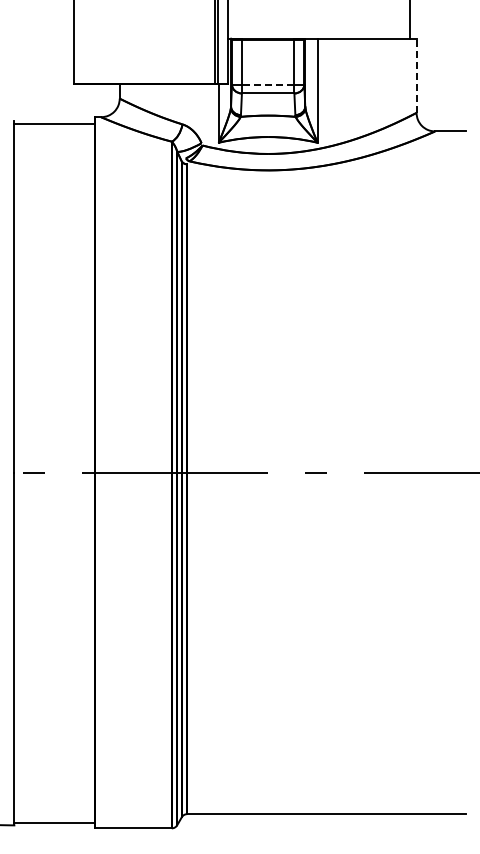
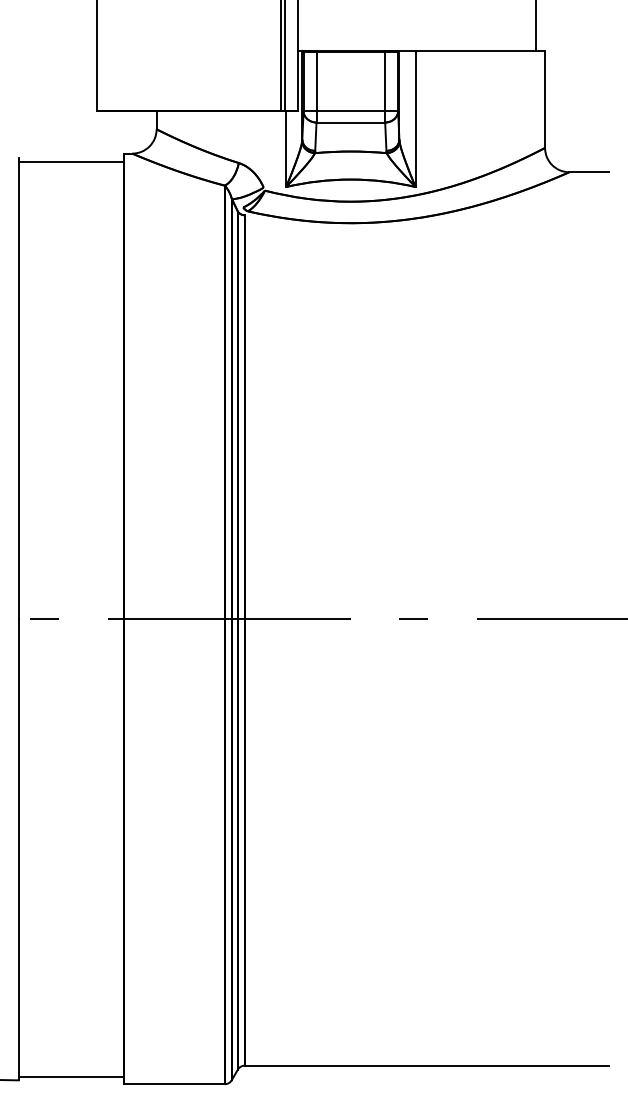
line: (416, 76) -> (544, 100), dashed -> solid
line: (267, 84) -> (349, 110), dashed -> solid

